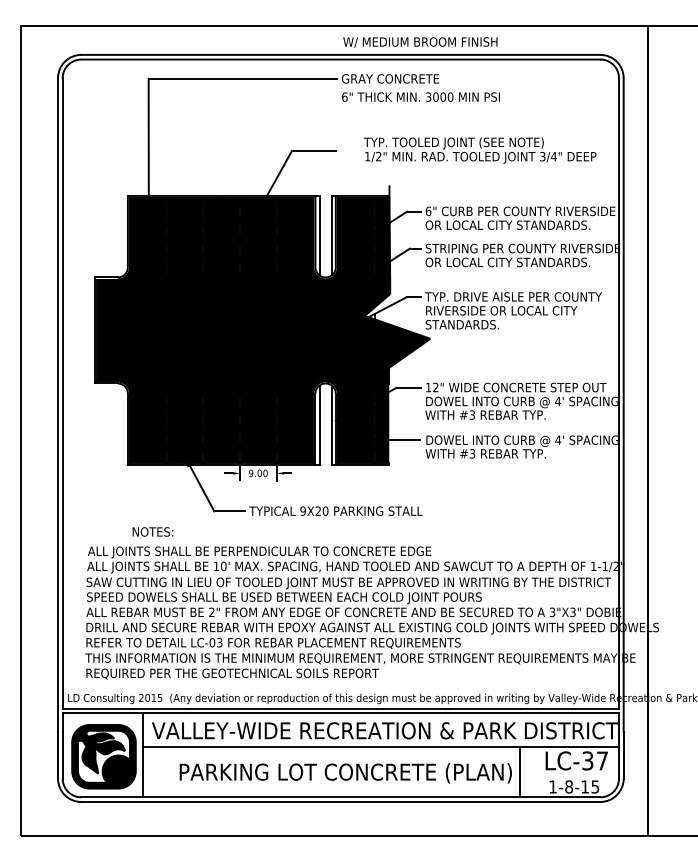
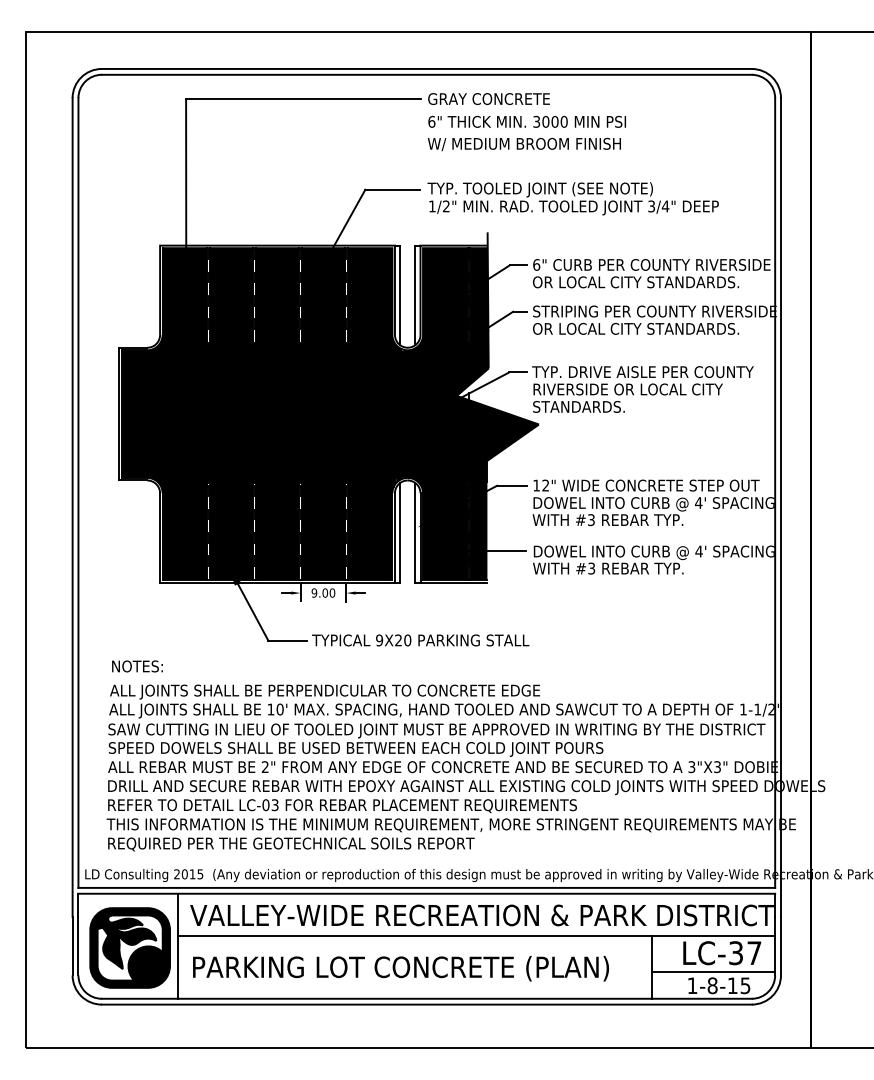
text: (420, 42) -> (524, 144), moved
text: (479, 150) -> (572, 198), moved
text: (152, 532) -> (137, 666), moved
text: (345, 773) -> (400, 968), moved
line: (569, 776) -> (713, 972), added

